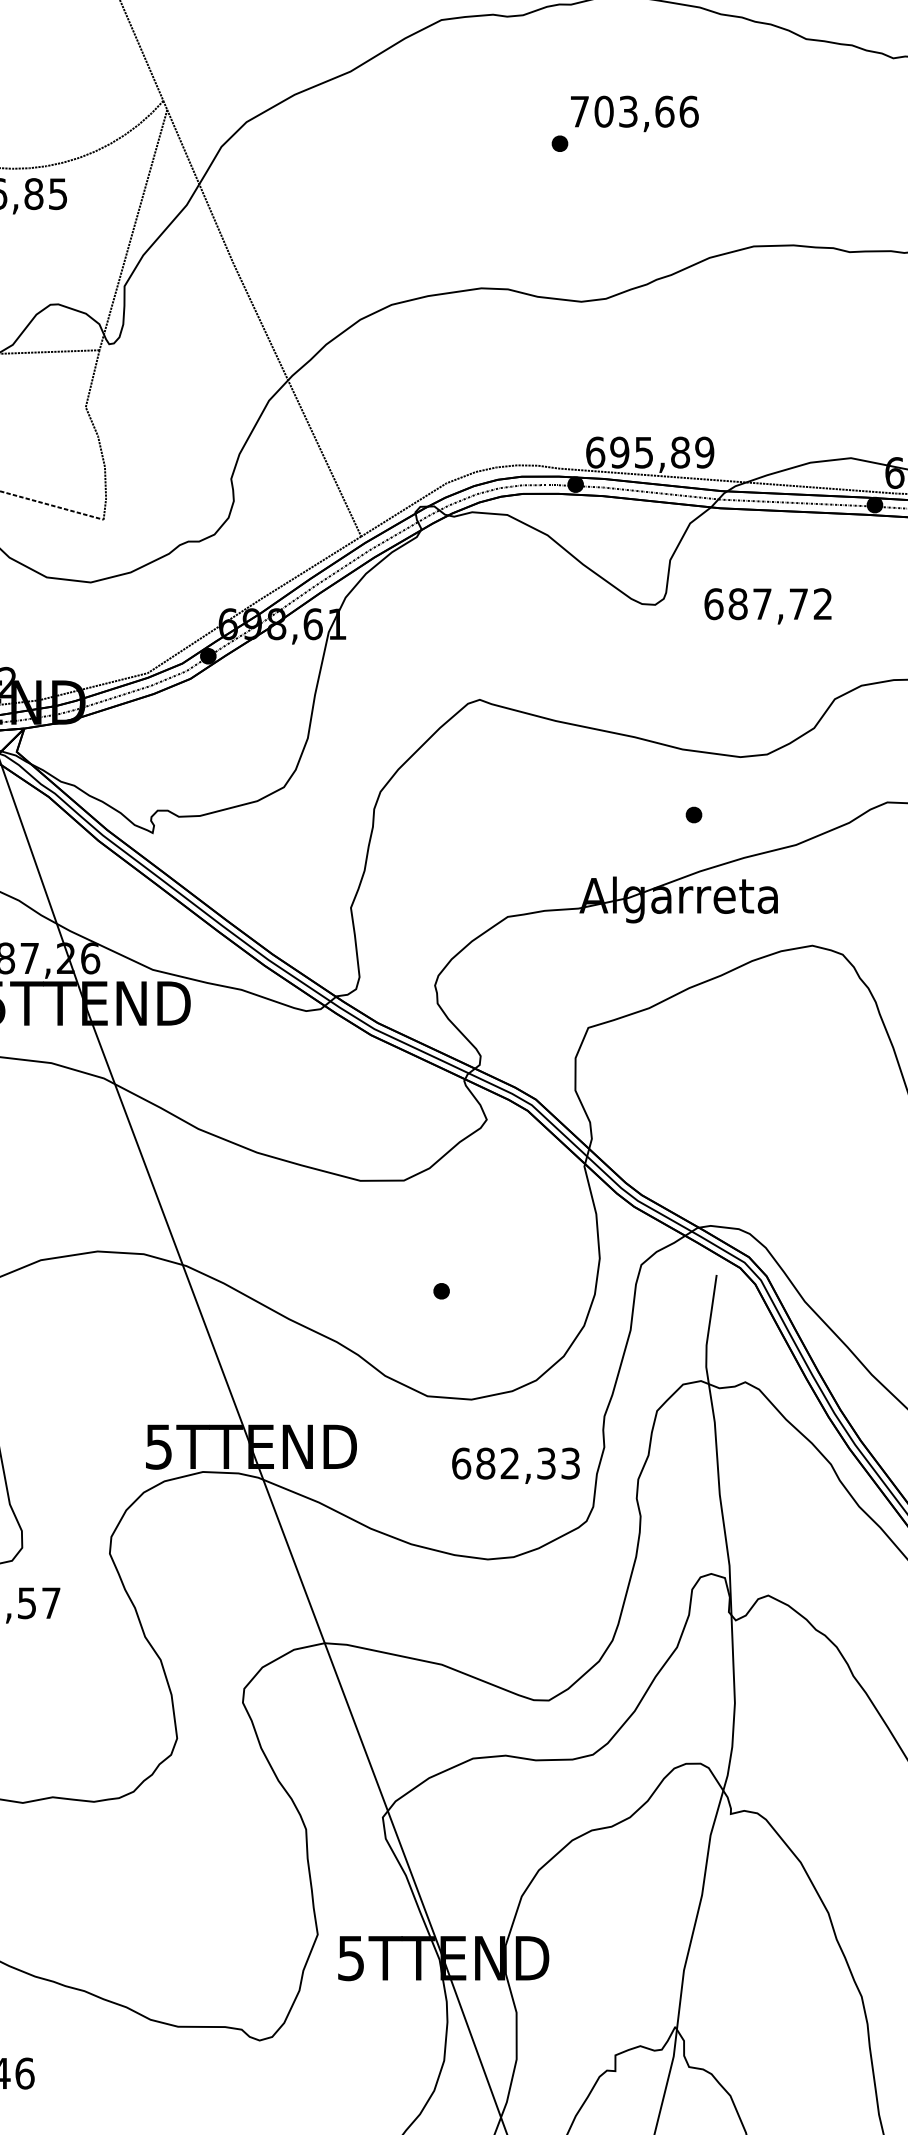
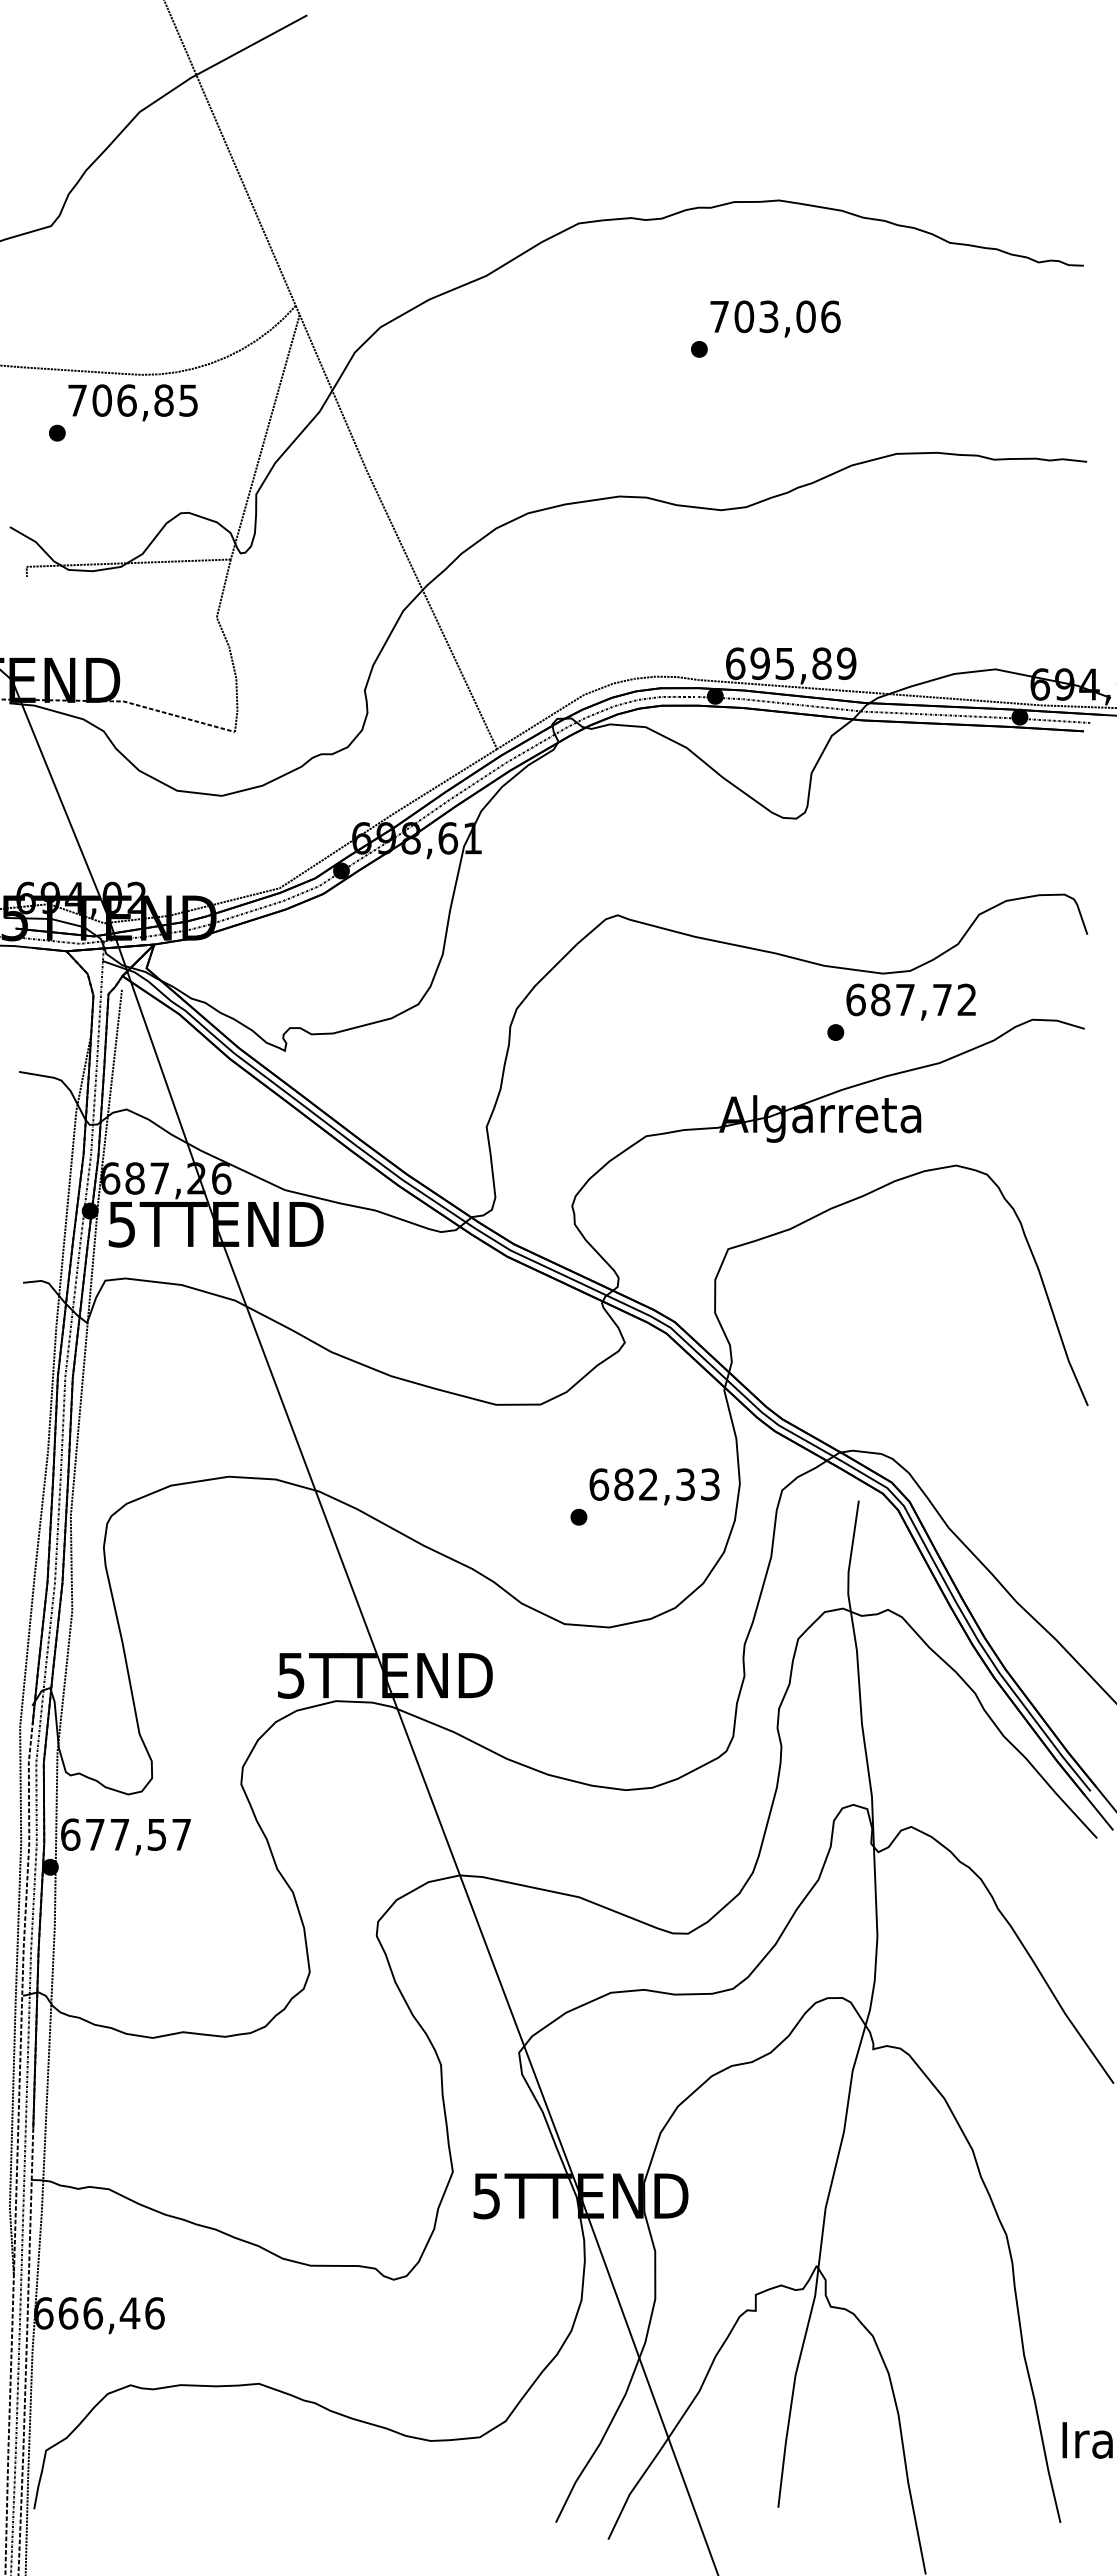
text: (664, 111) -> (805, 316), 703,66 -> 703,06
text: (767, 605) -> (910, 1001), moved
text: (515, 1465) -> (654, 1486), moved

